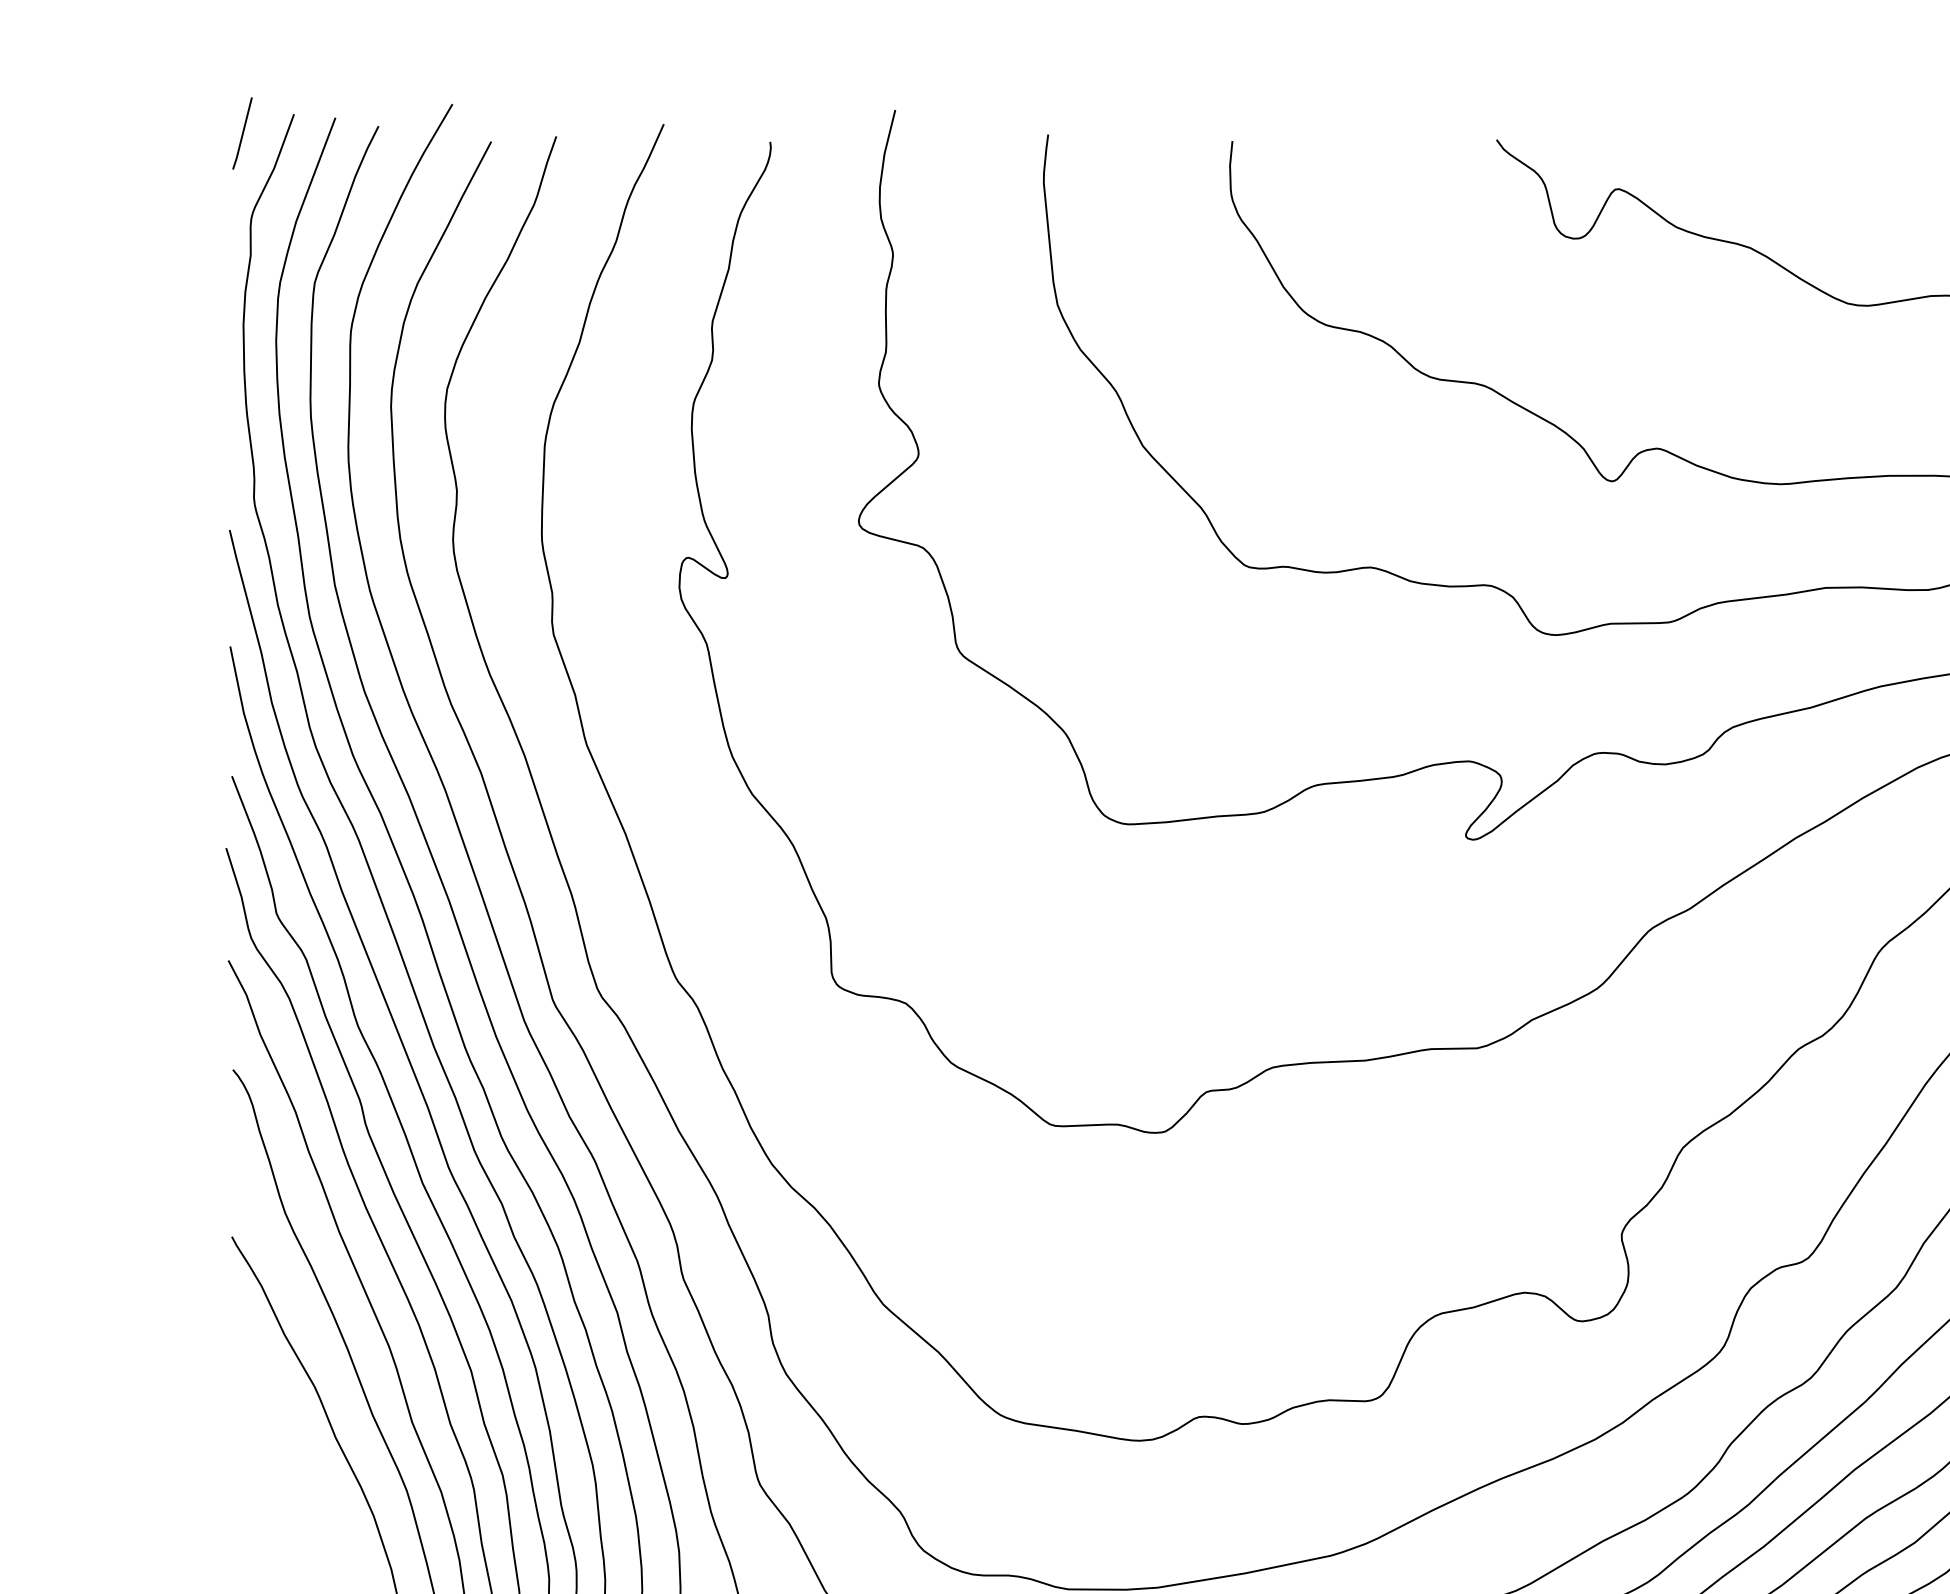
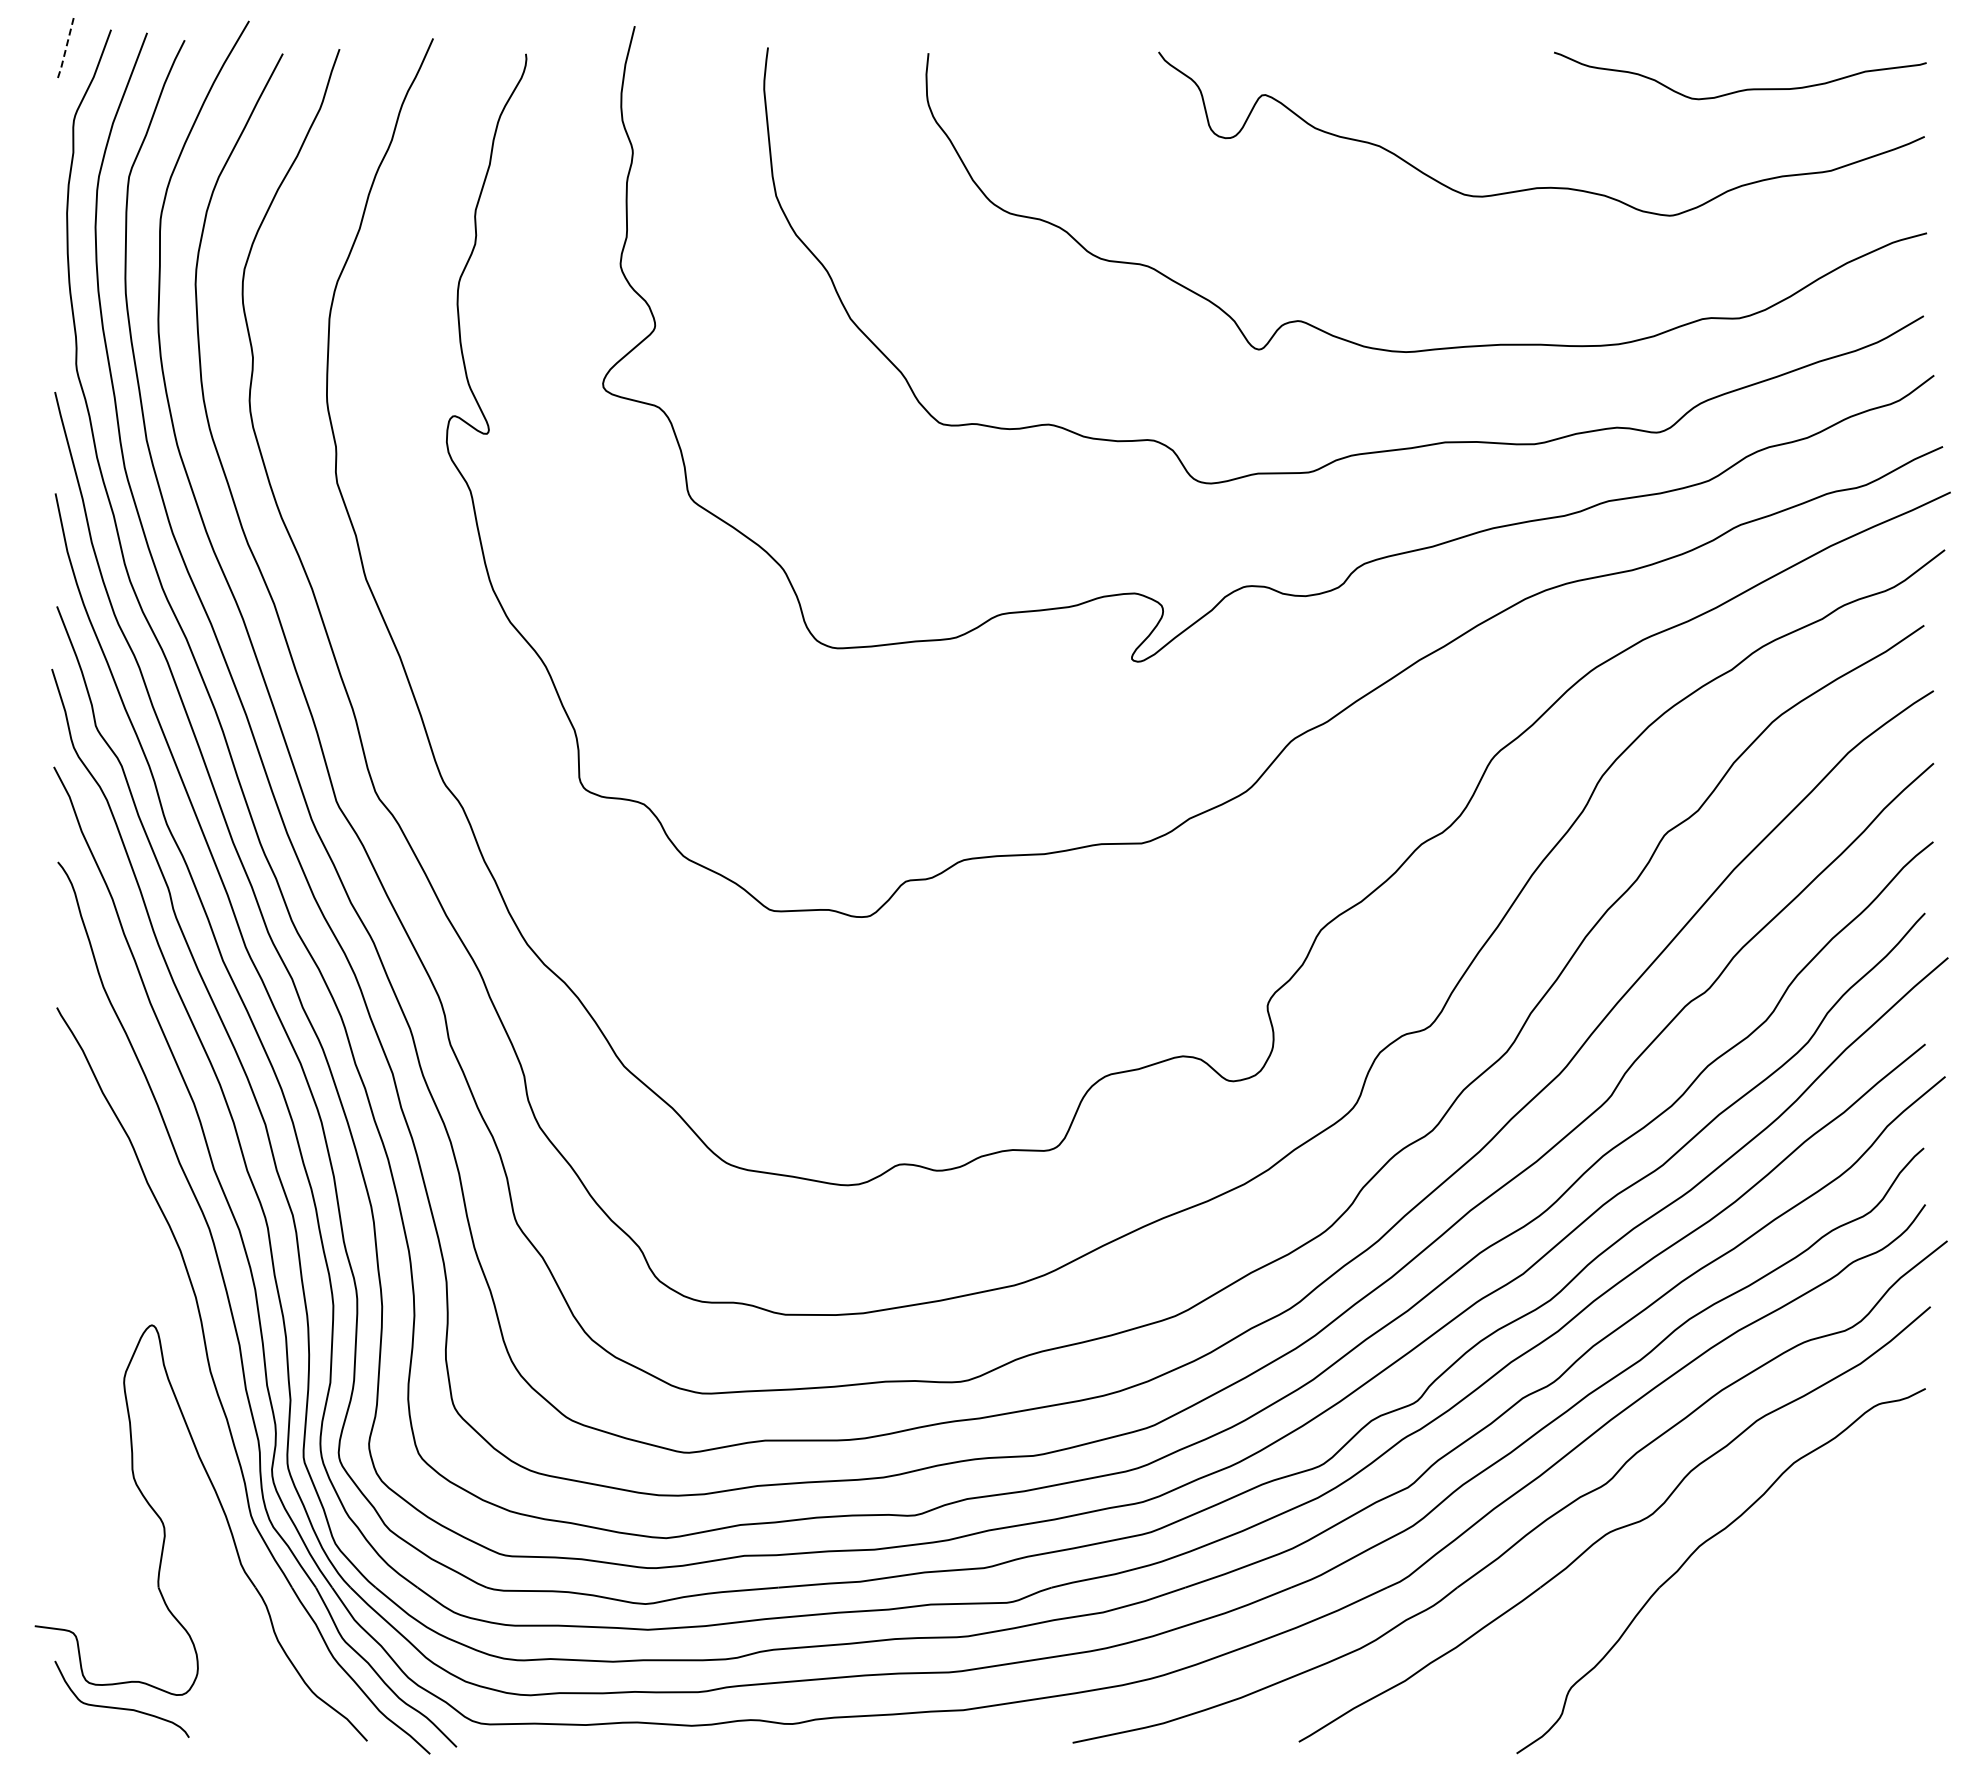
line: (242, 133) -> (66, 46), solid -> dashed

